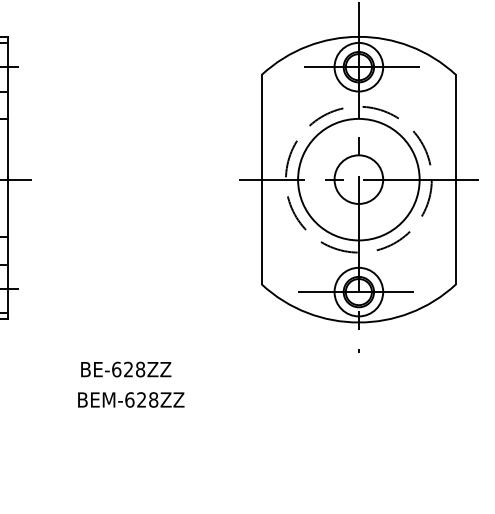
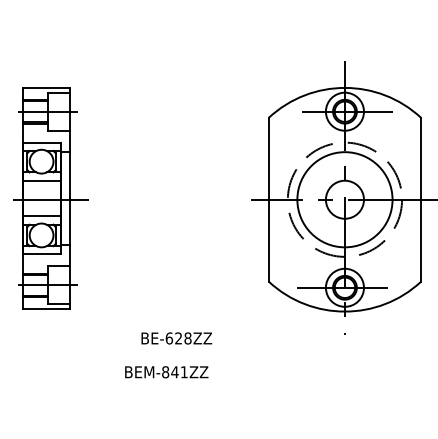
text: (125, 369) -> (176, 338), moved
text: (141, 400) -> (174, 372), BEM-628ZZ -> BEM-841ZZ

